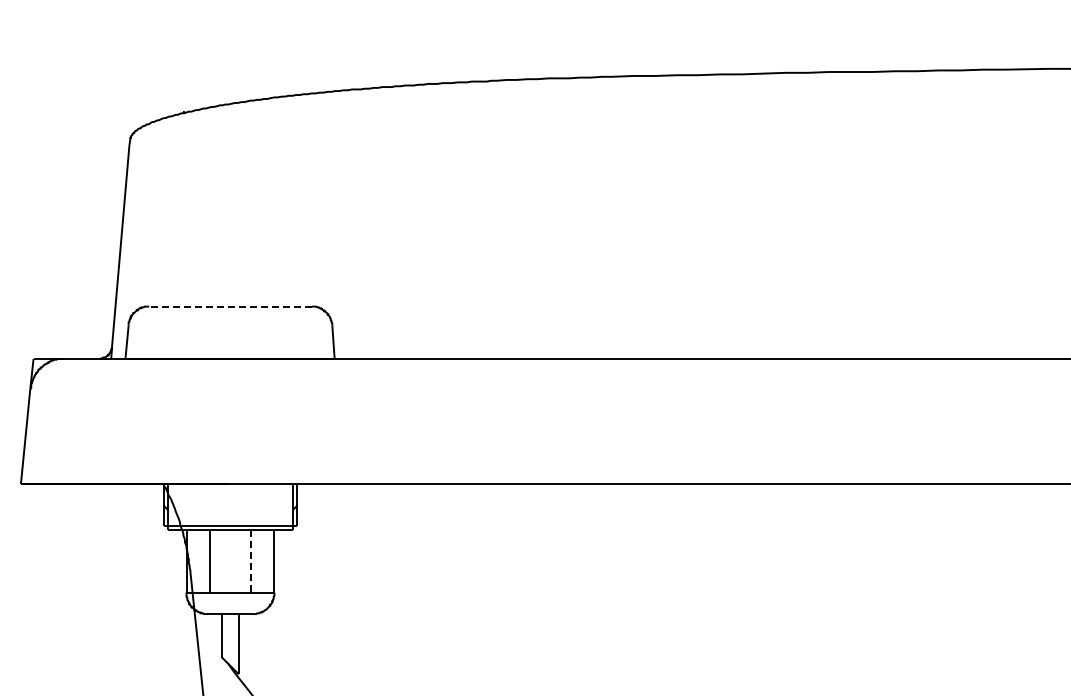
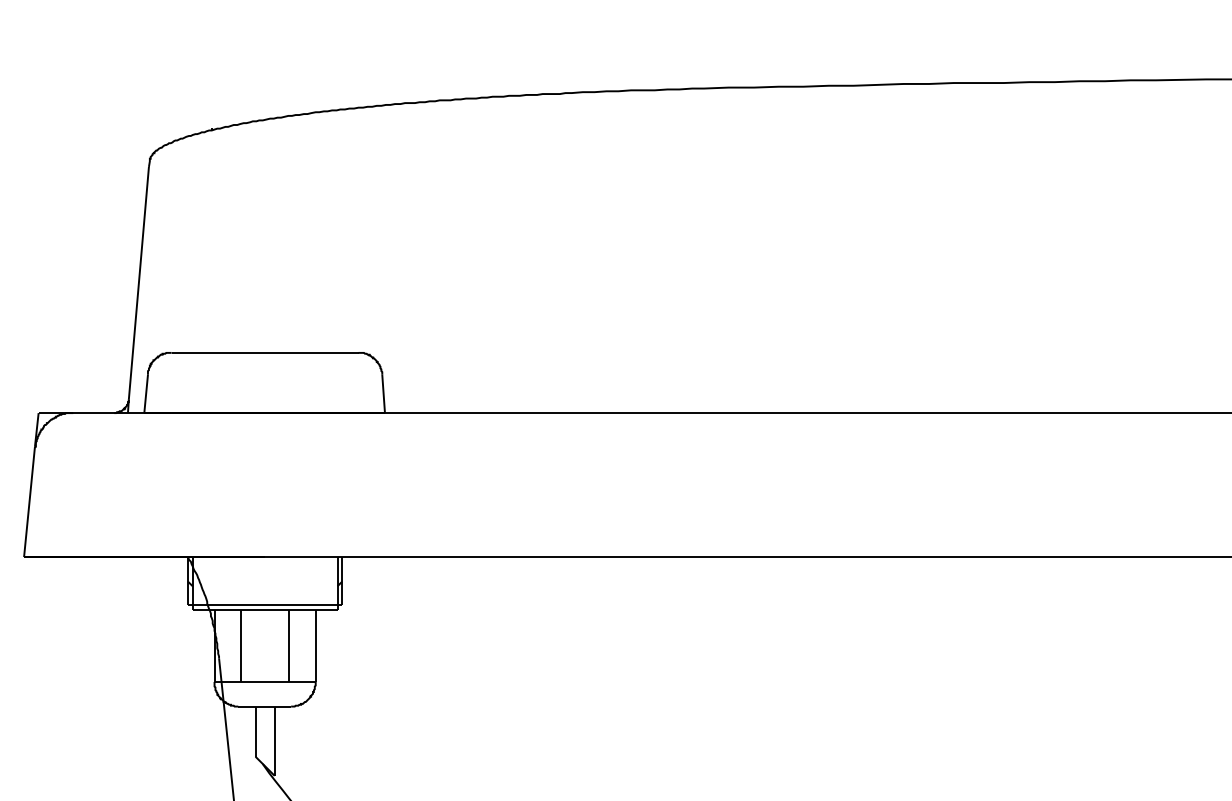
line: (229, 306) -> (264, 352), dashed -> solid
line: (251, 561) -> (289, 646), dashed -> solid

